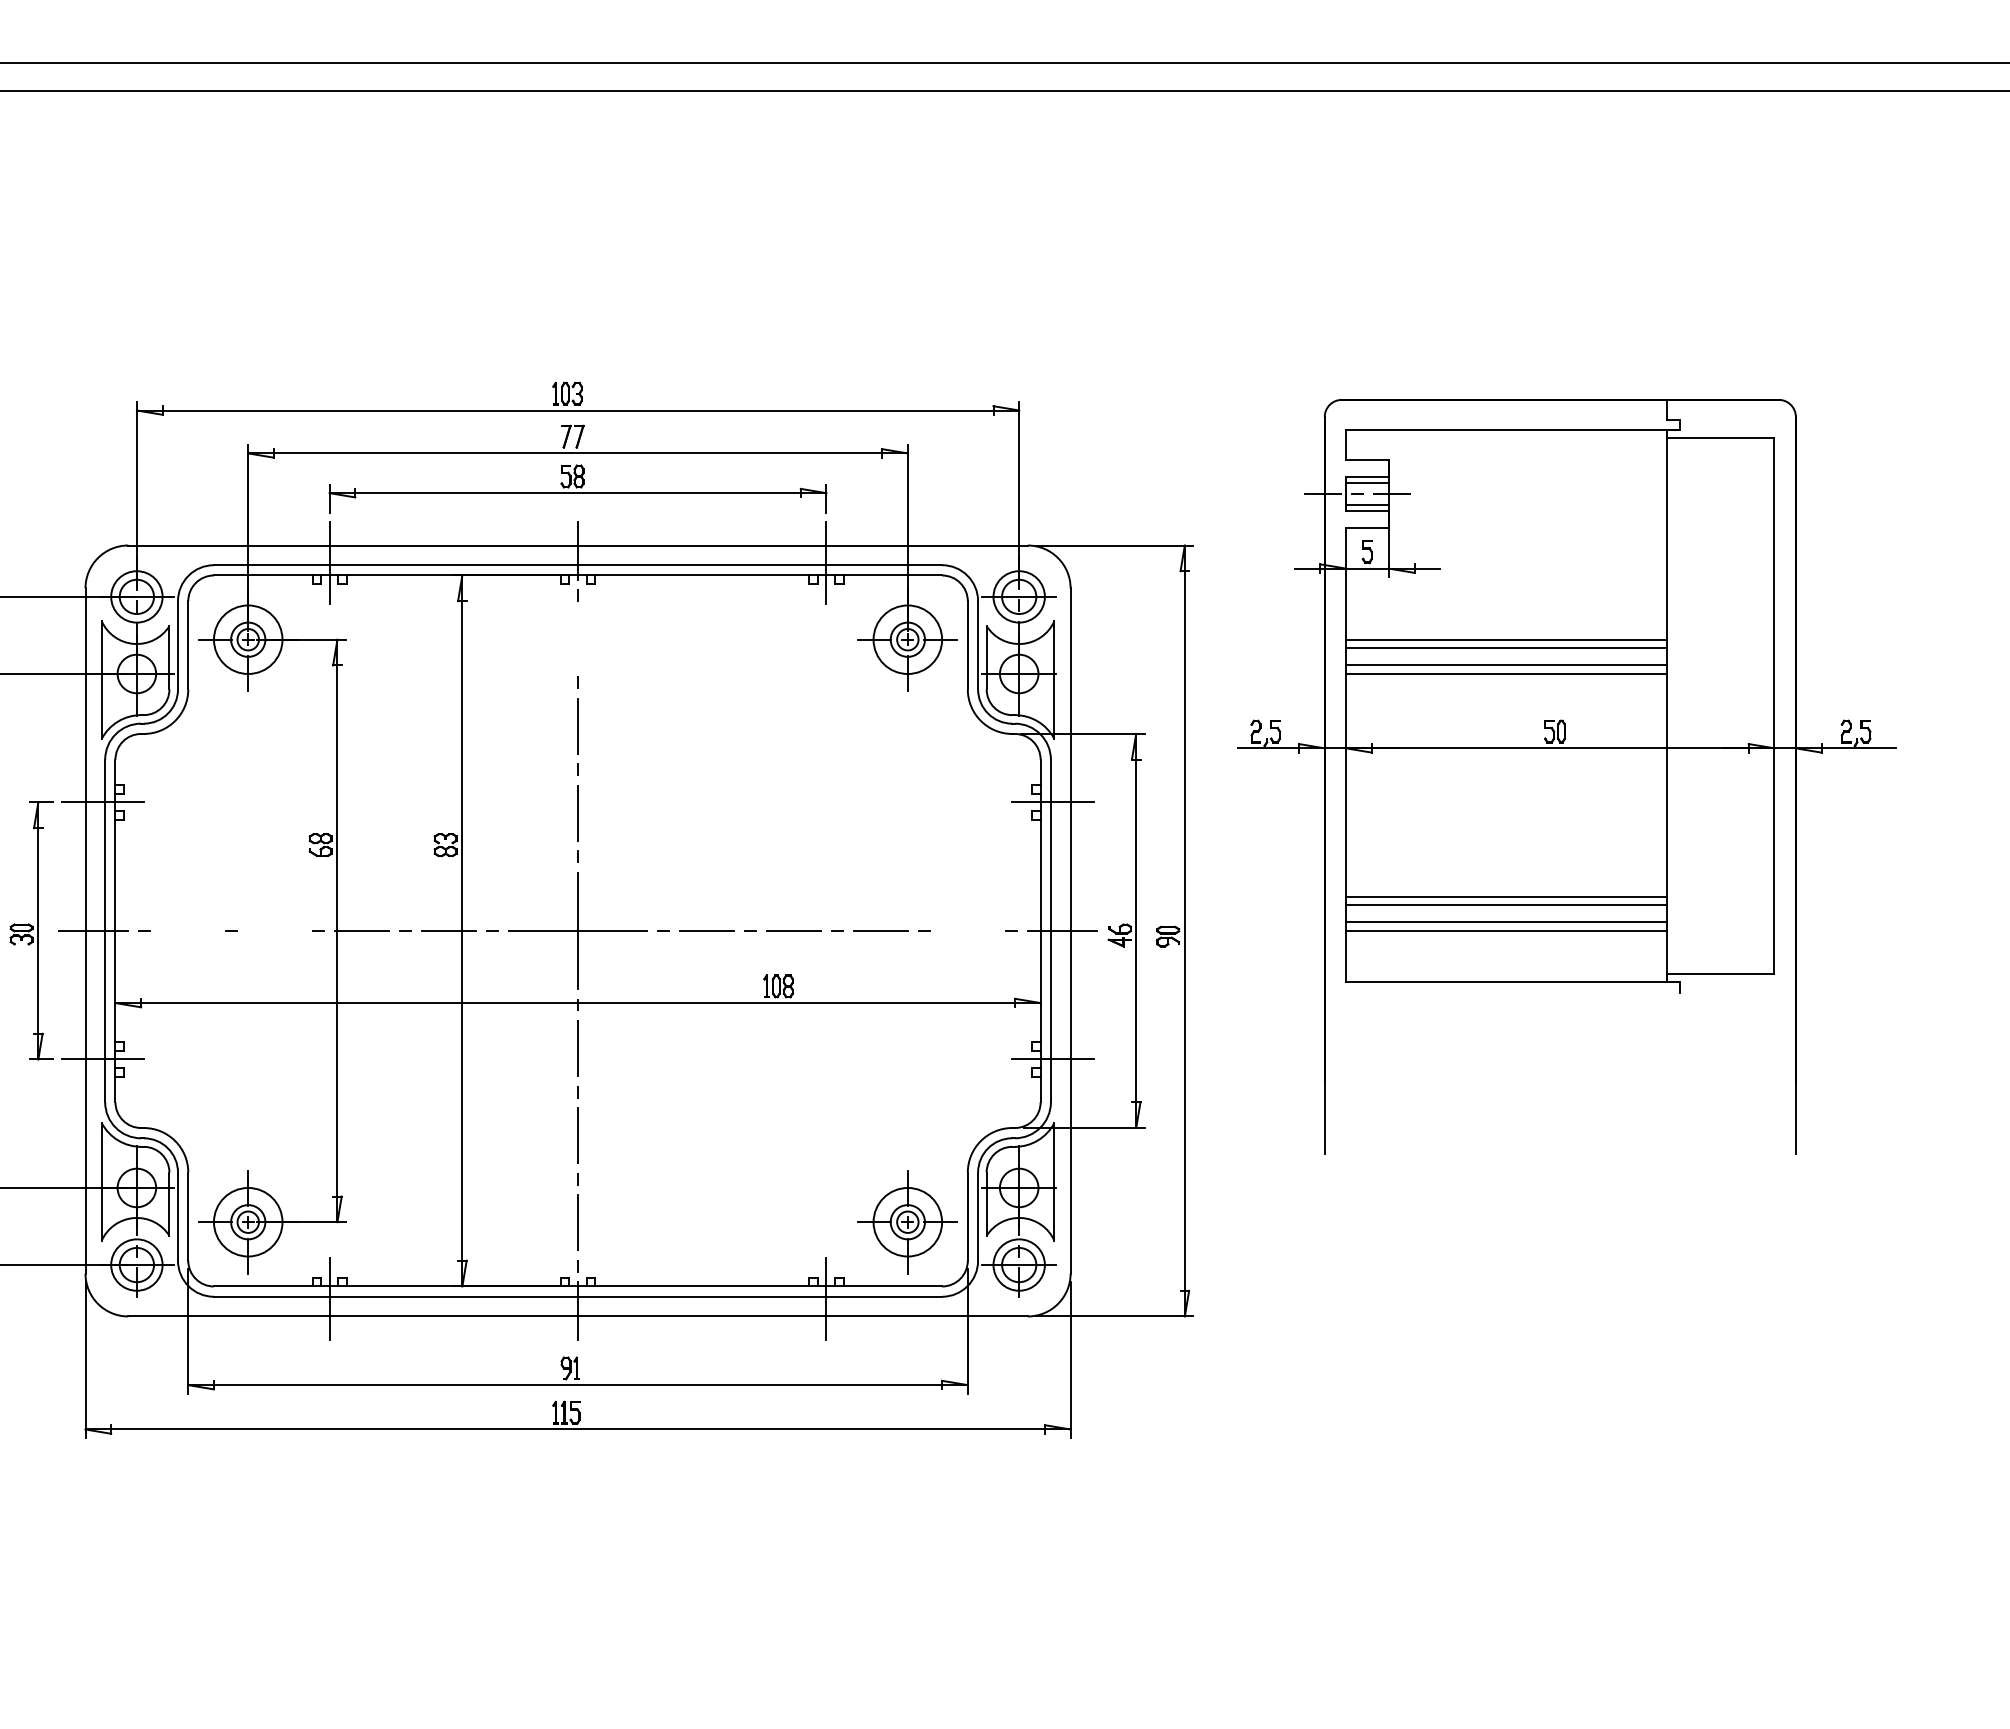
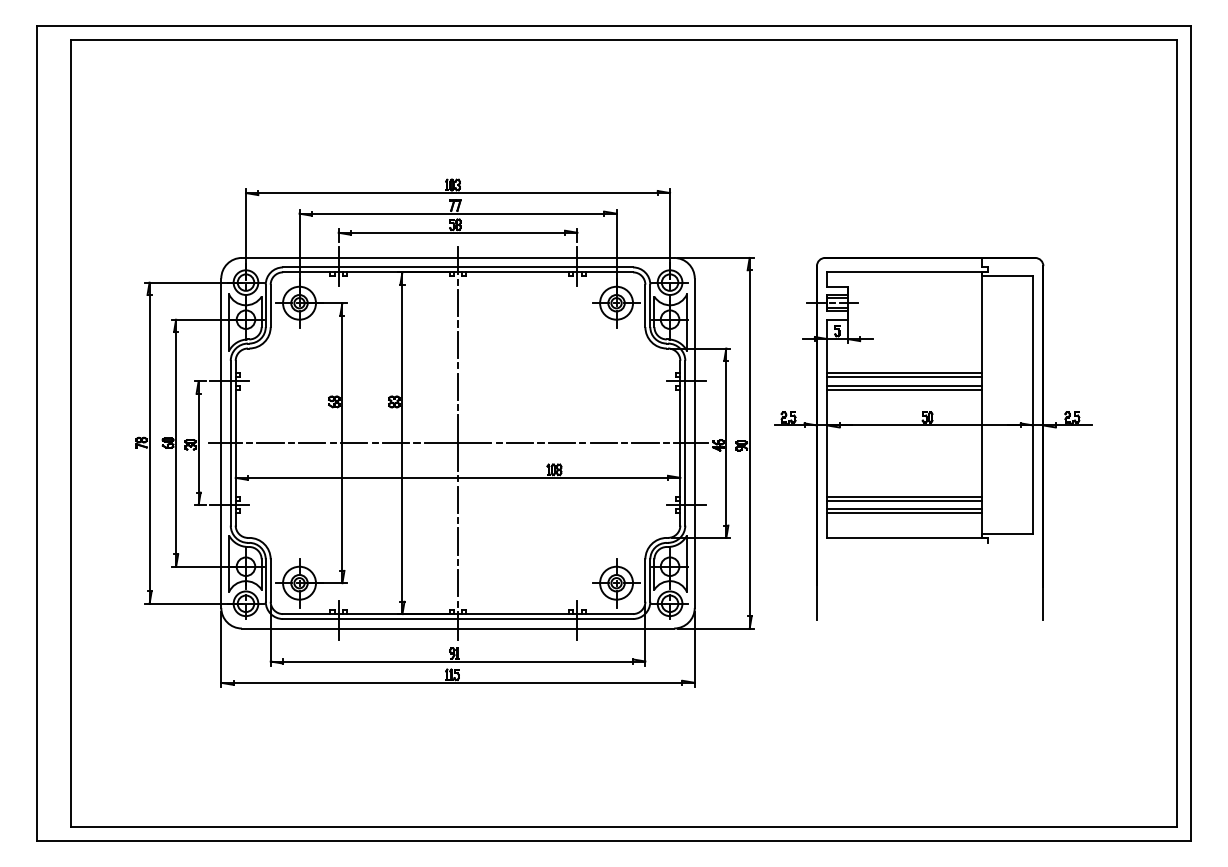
line: (578, 638) -> (458, 302), added
part: (1567, 775) -> (933, 438), moved
line: (187, 931) -> (270, 443), added
line: (275, 931) -> (312, 443), added
line: (968, 931) -> (645, 443), added

